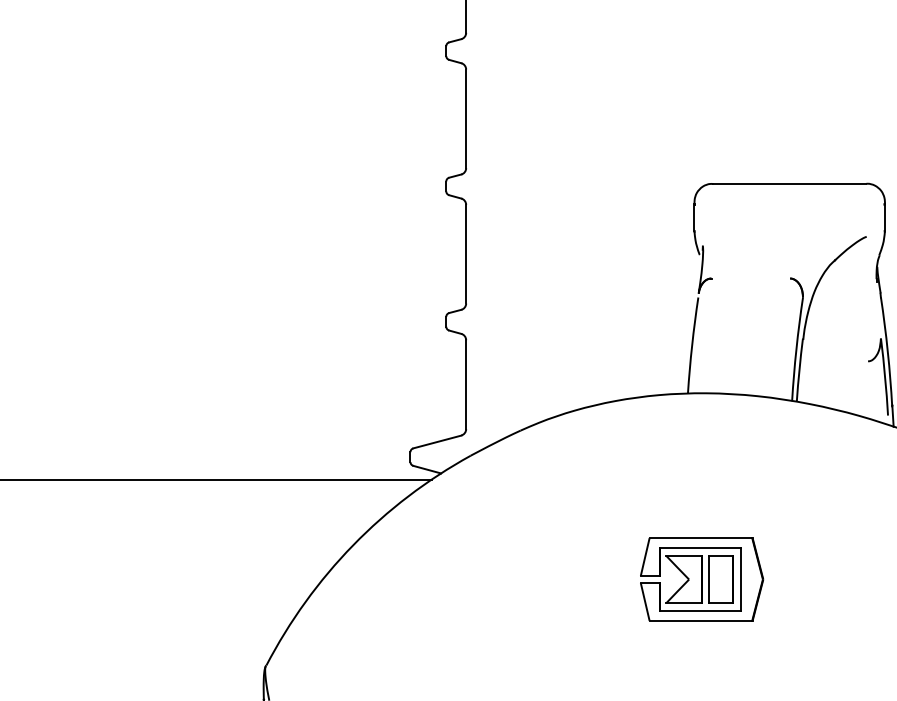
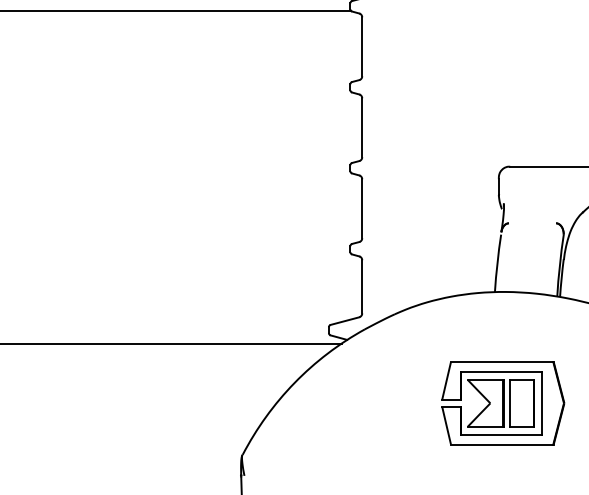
part: (702, 579) -> (503, 403), size x1.67

